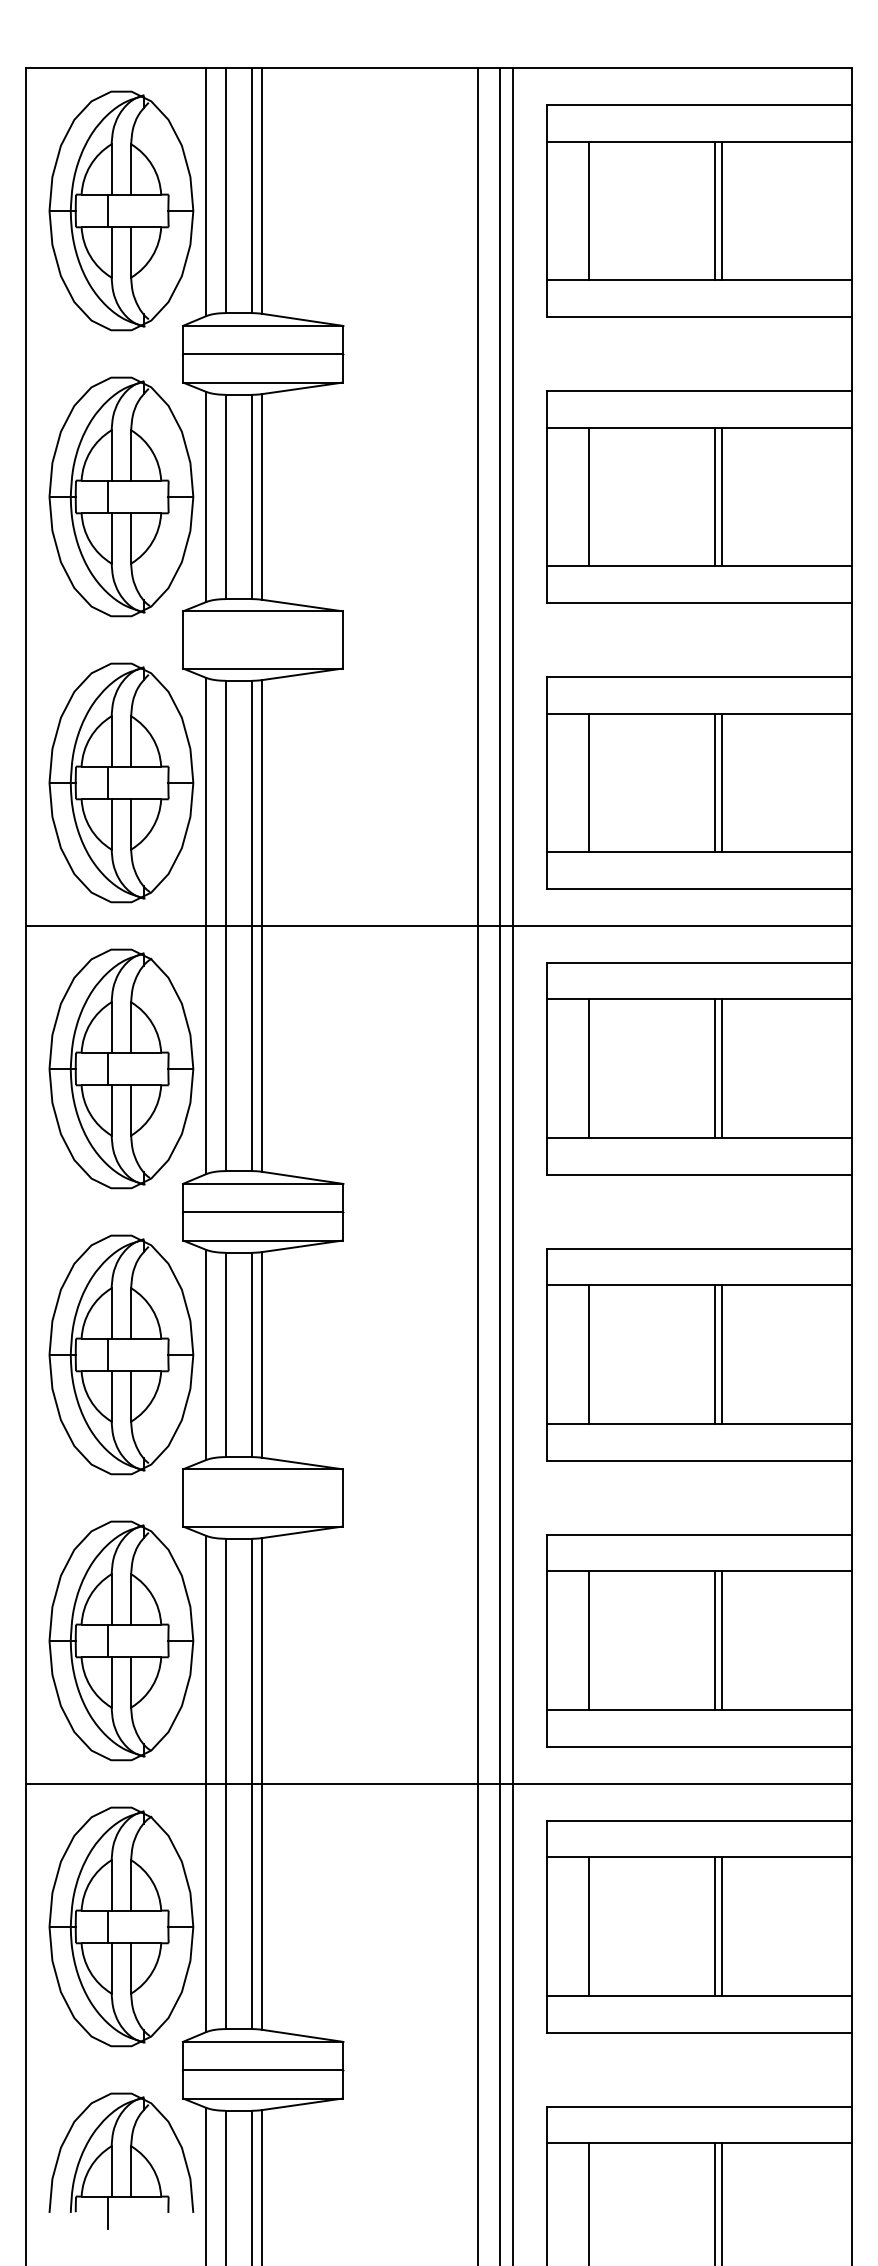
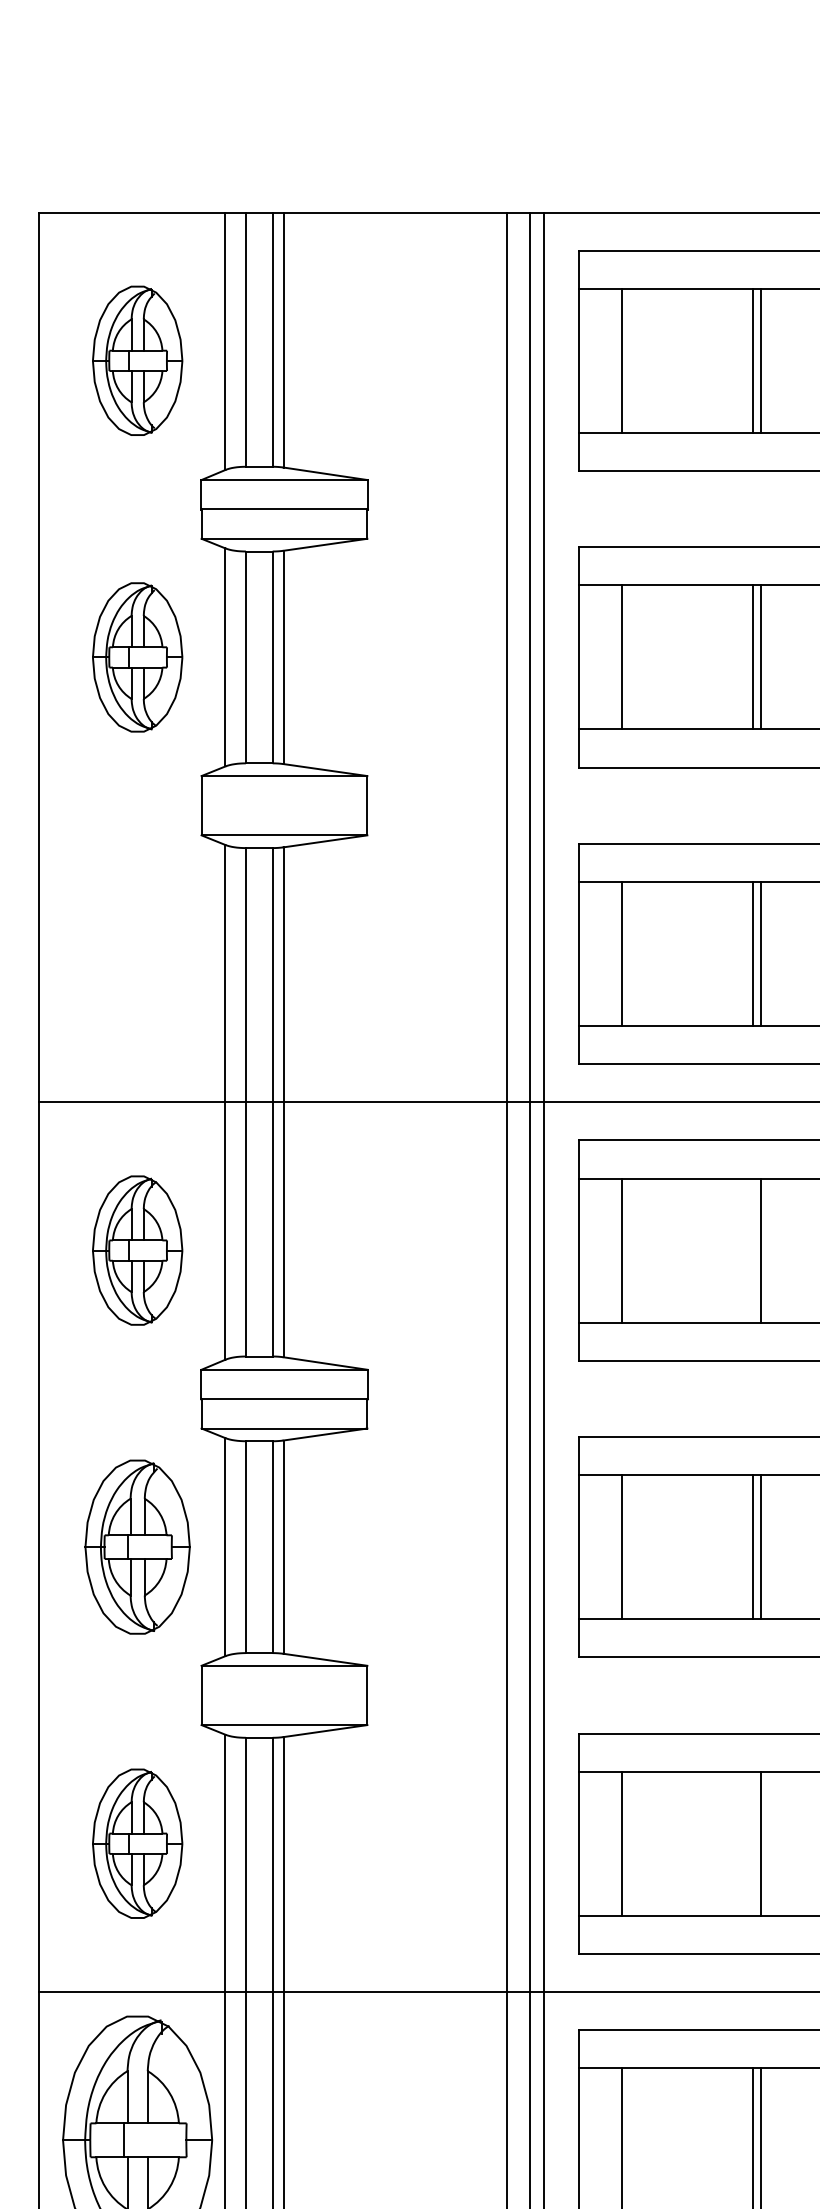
part: (121, 210) -> (137, 360), size x0.6
part: (121, 496) -> (137, 656), size x0.6
part: (121, 782) -> (137, 953), removed
part: (121, 1068) -> (137, 1250), size x0.6
line: (714, 1068) -> (752, 1250), removed
part: (121, 1354) -> (137, 1546), size x0.7
part: (121, 1640) -> (137, 1843), size x0.6
line: (714, 1640) -> (752, 1843), removed

